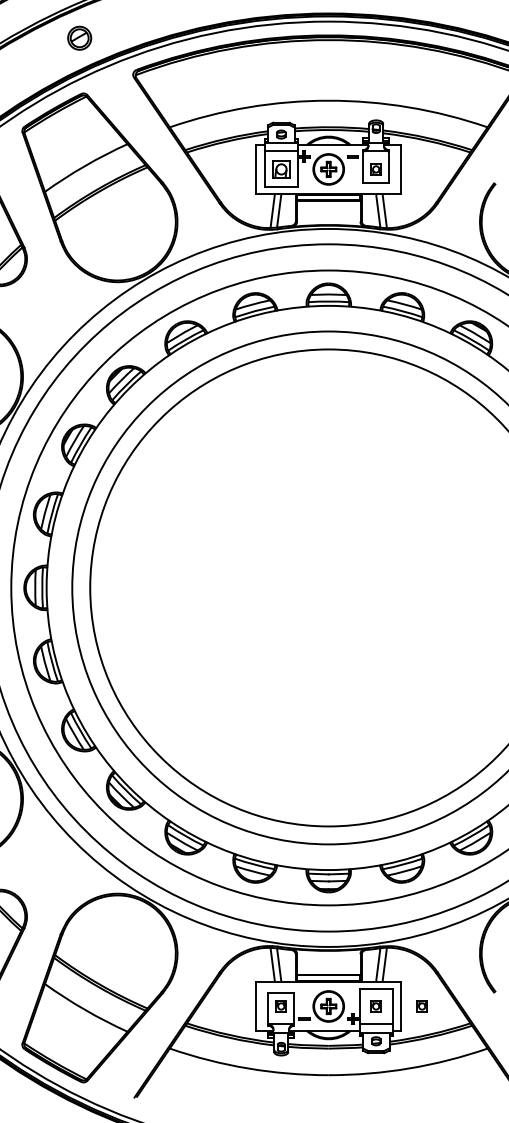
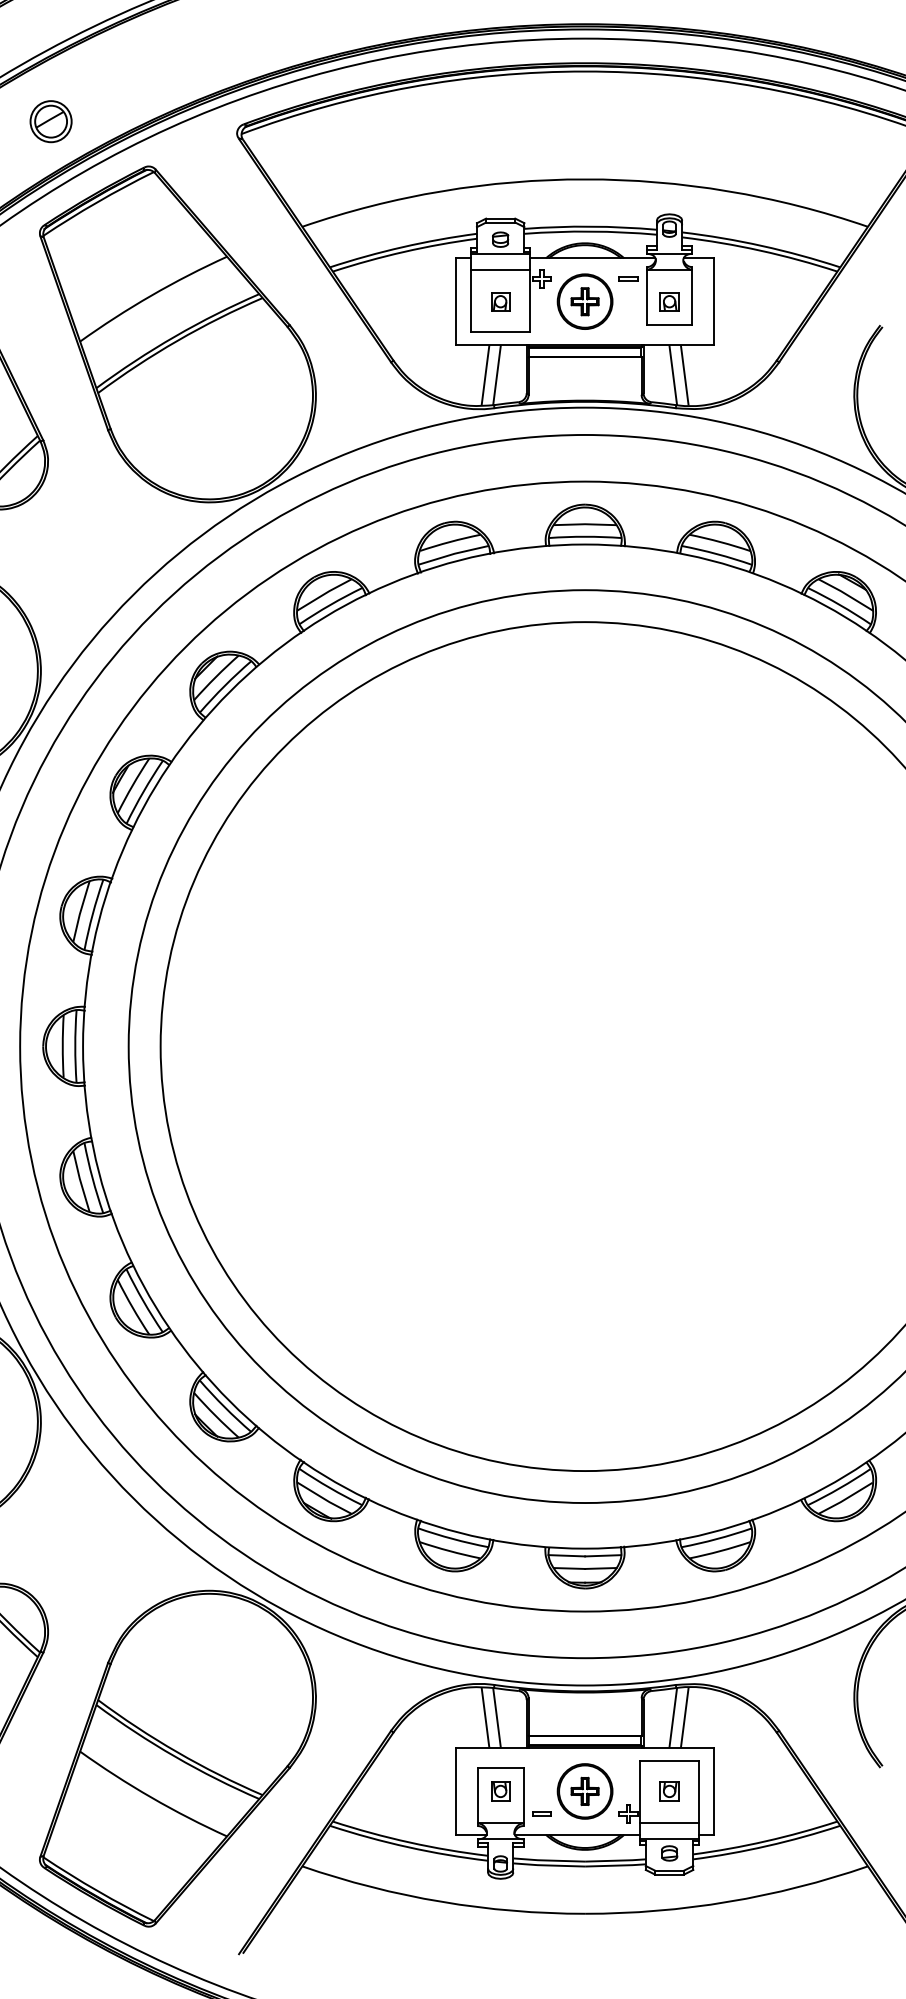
part: (79, 37) -> (50, 120), moved
part: (280, 169) -> (499, 301), size x0.62
part: (421, 1006) -> (750, 1791), removed

